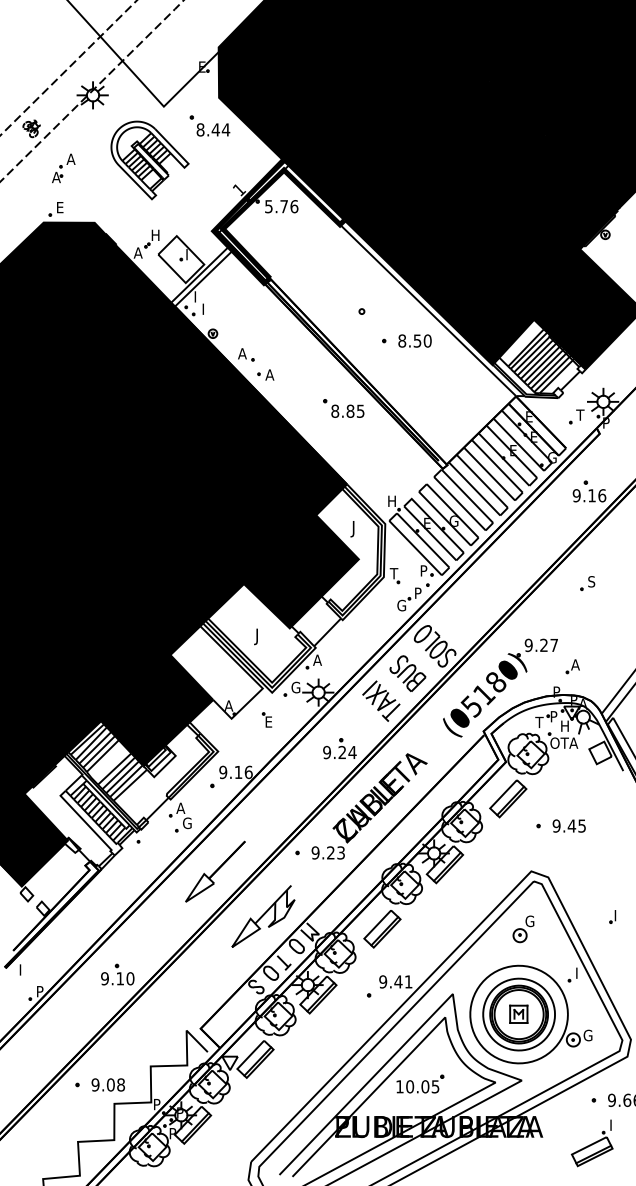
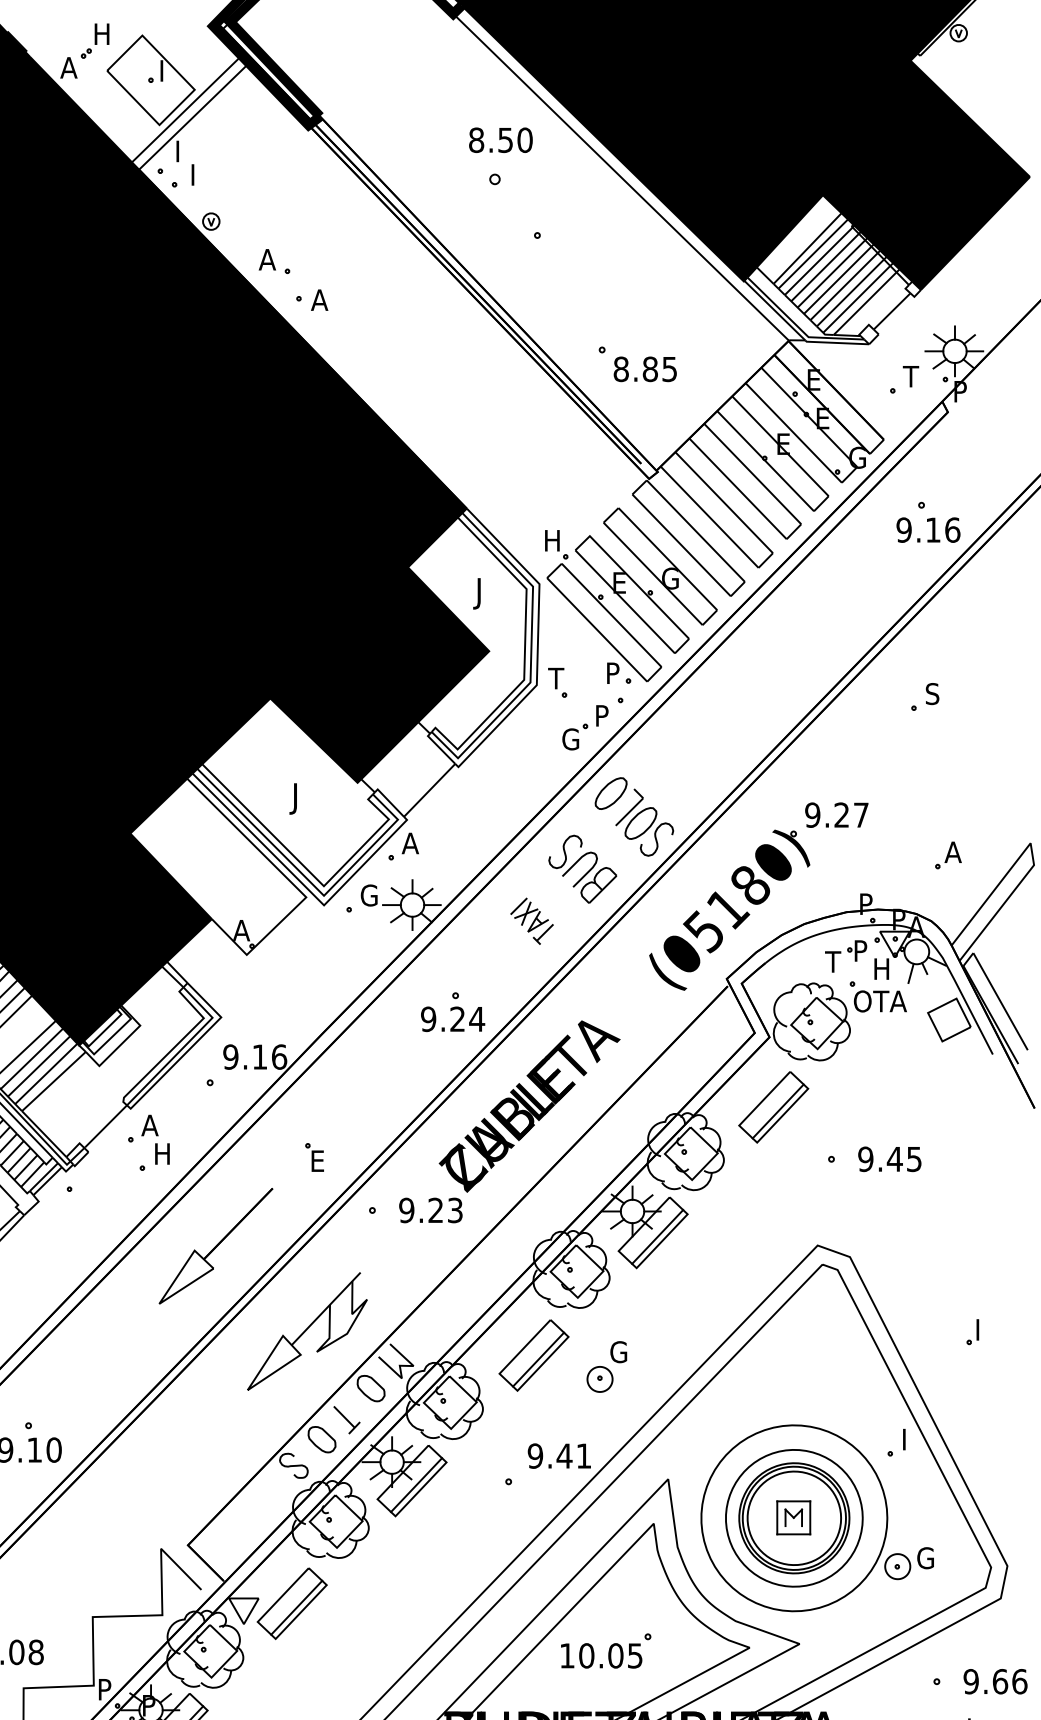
text: (414, 340) -> (499, 139), moved
part: (343, 408) -> (637, 363), moved
part: (572, 666) -> (947, 855), moved
part: (381, 700) -> (532, 920), size x0.6
part: (266, 719) -> (313, 1156), moved
text: (187, 823) -> (162, 1154), G -> H
part: (523, 929) -> (606, 1367), moved

